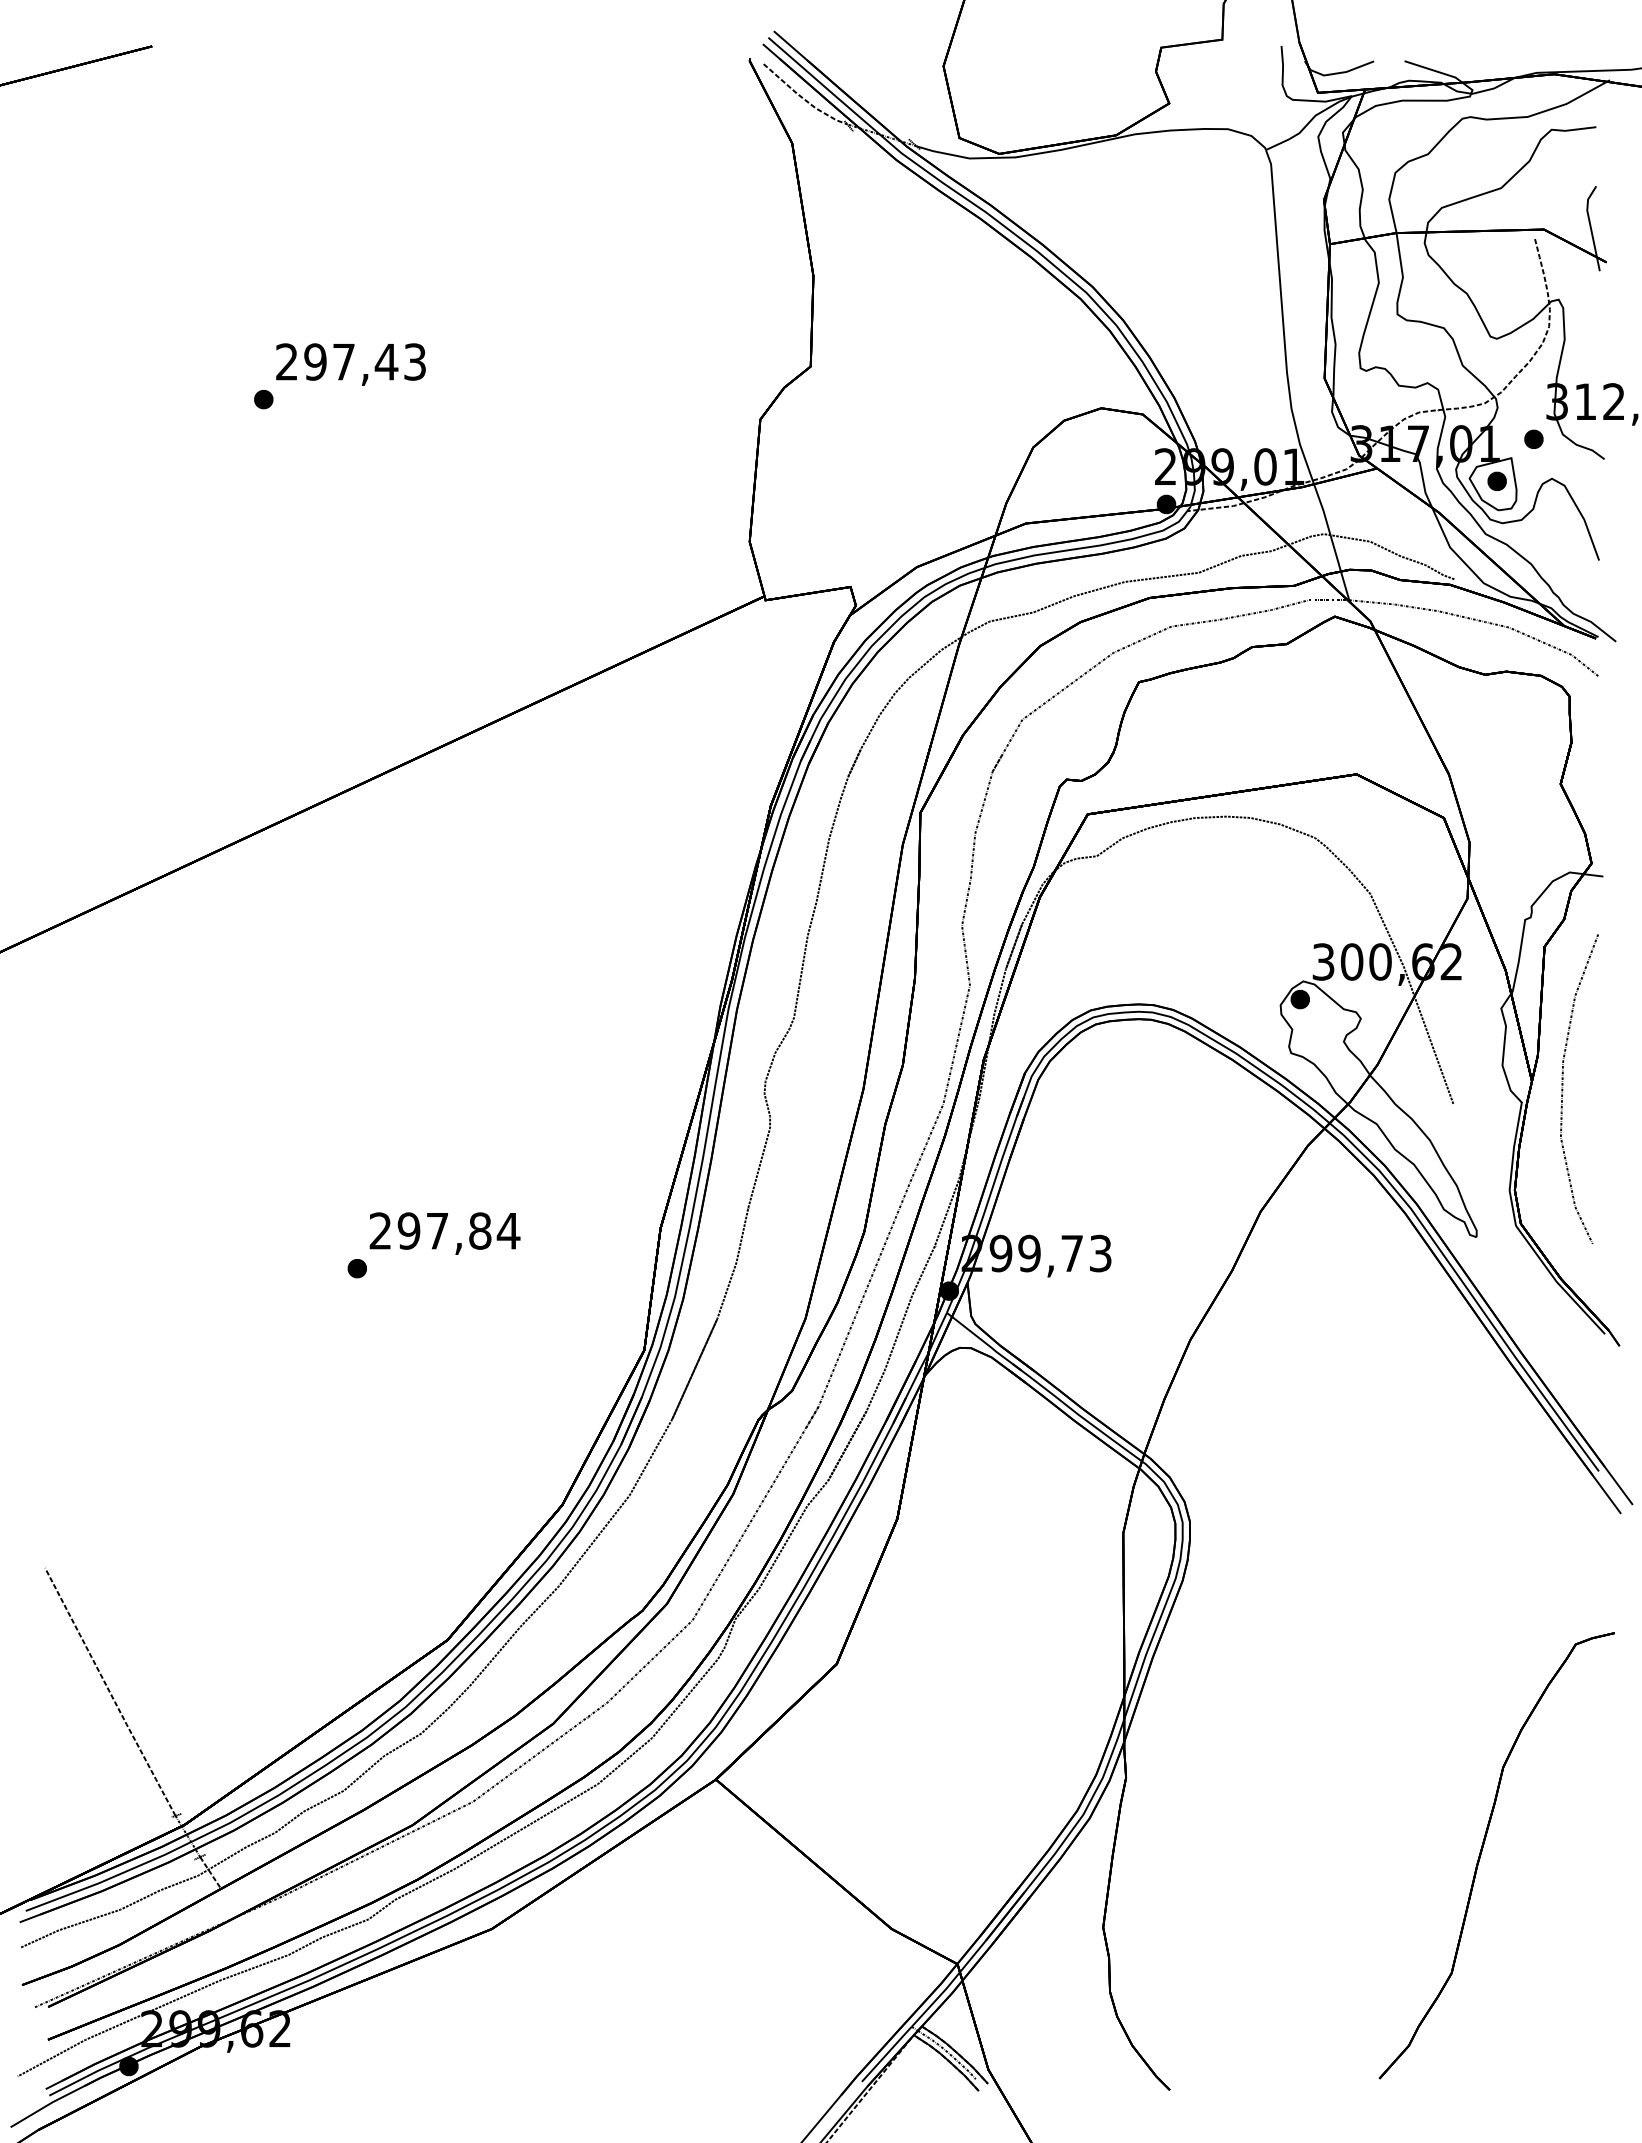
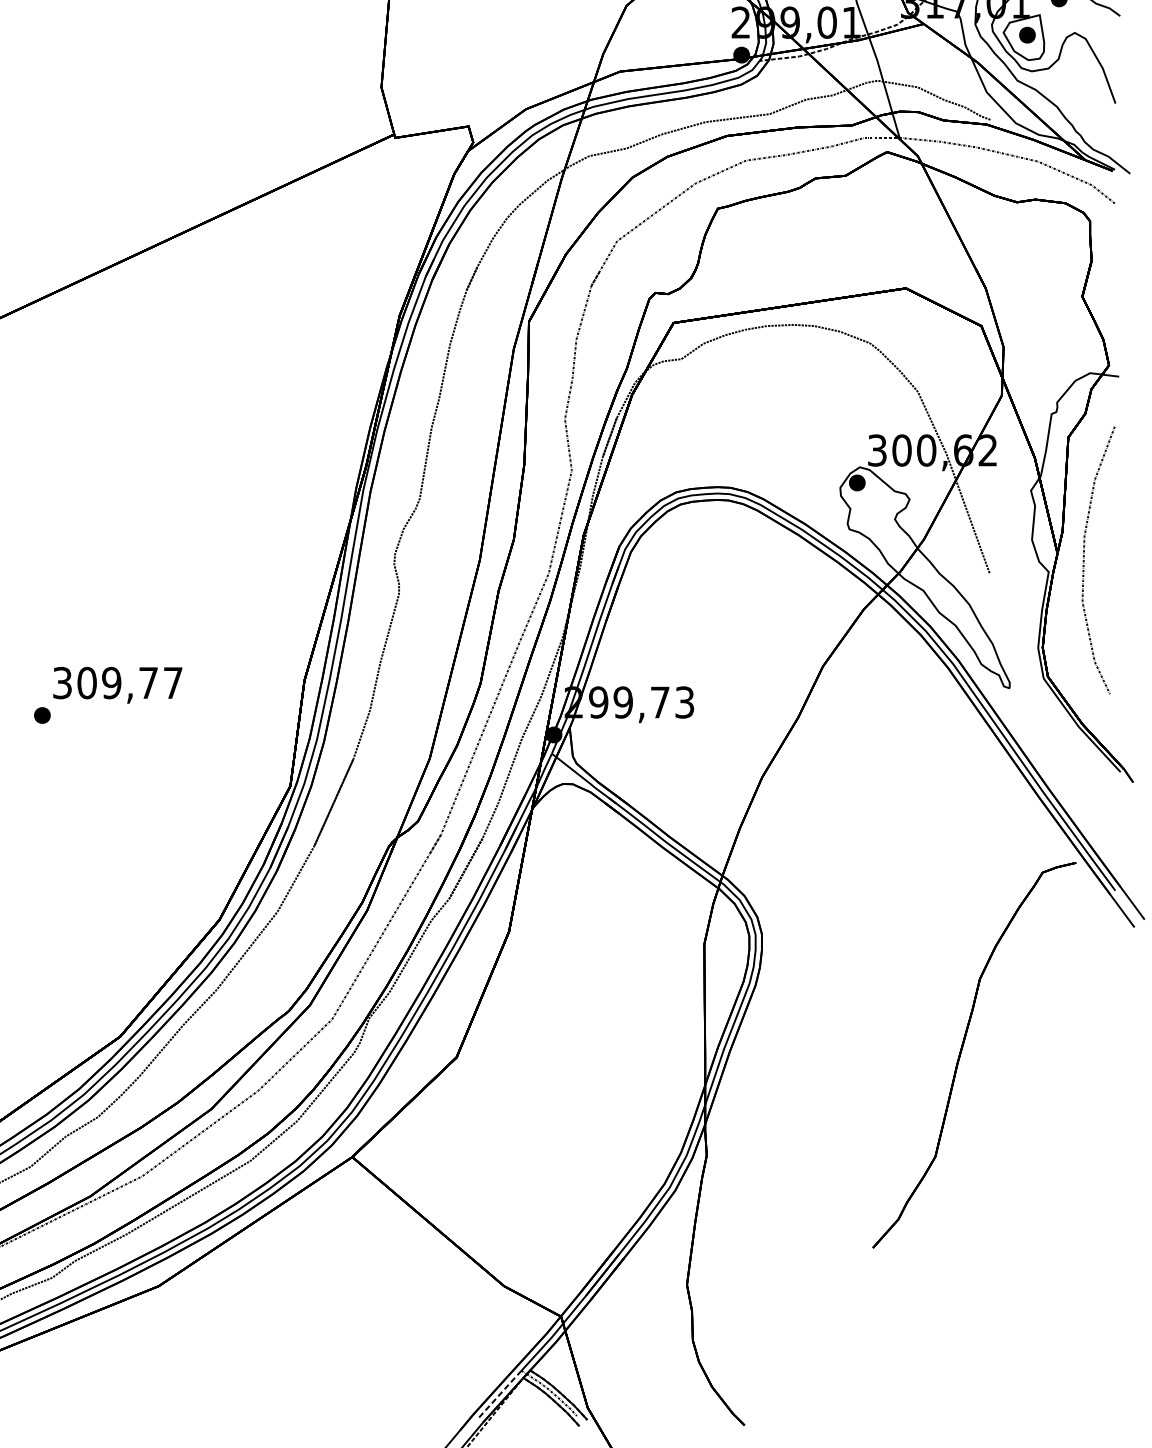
text: (444, 1230) -> (117, 682), 297,84 -> 309,77
part: (1482, 1851) -> (962, 1051), moved
line: (887, 2053) -> (500, 1393), solid -> dashed

